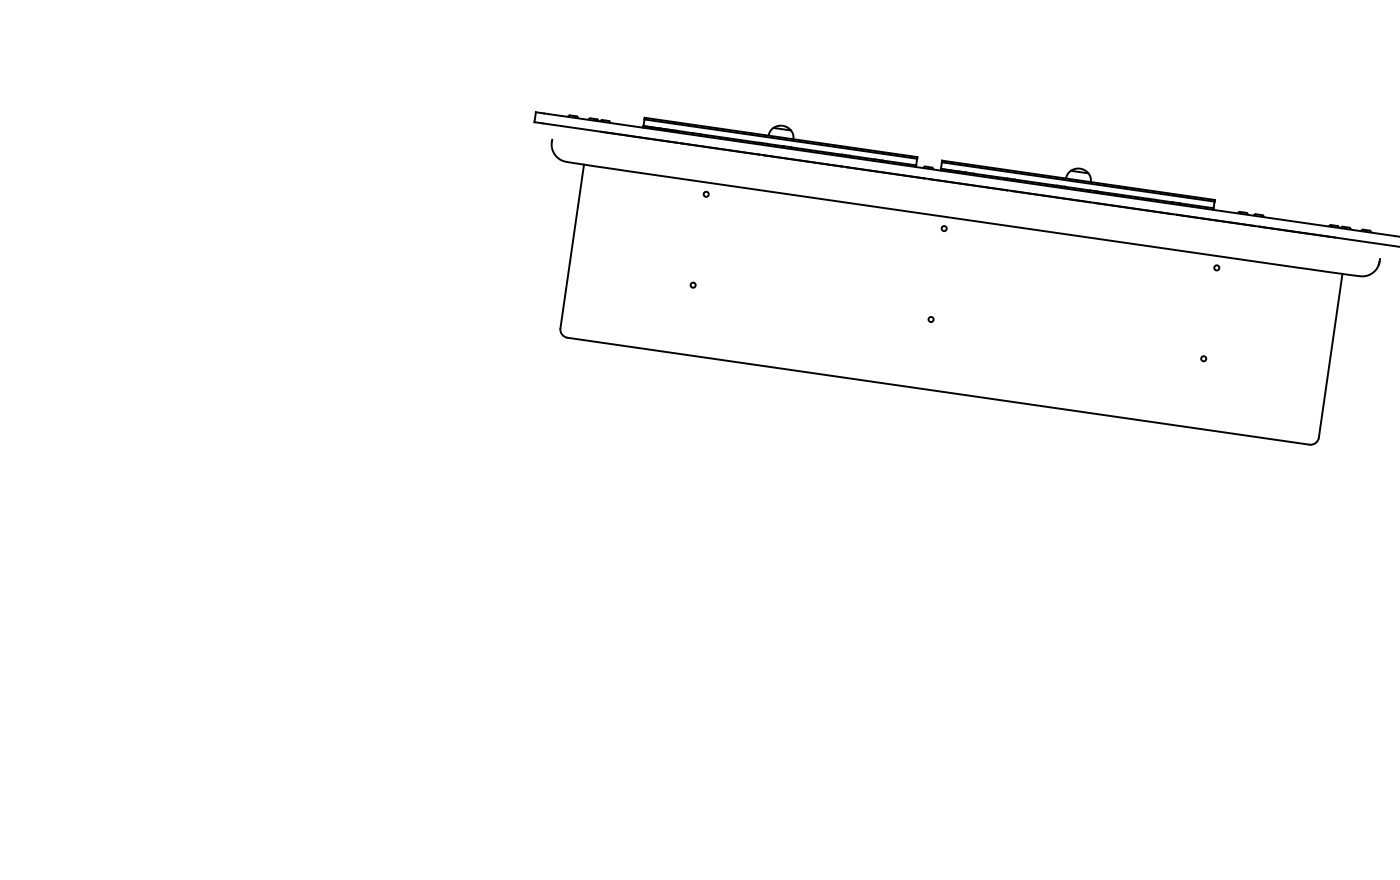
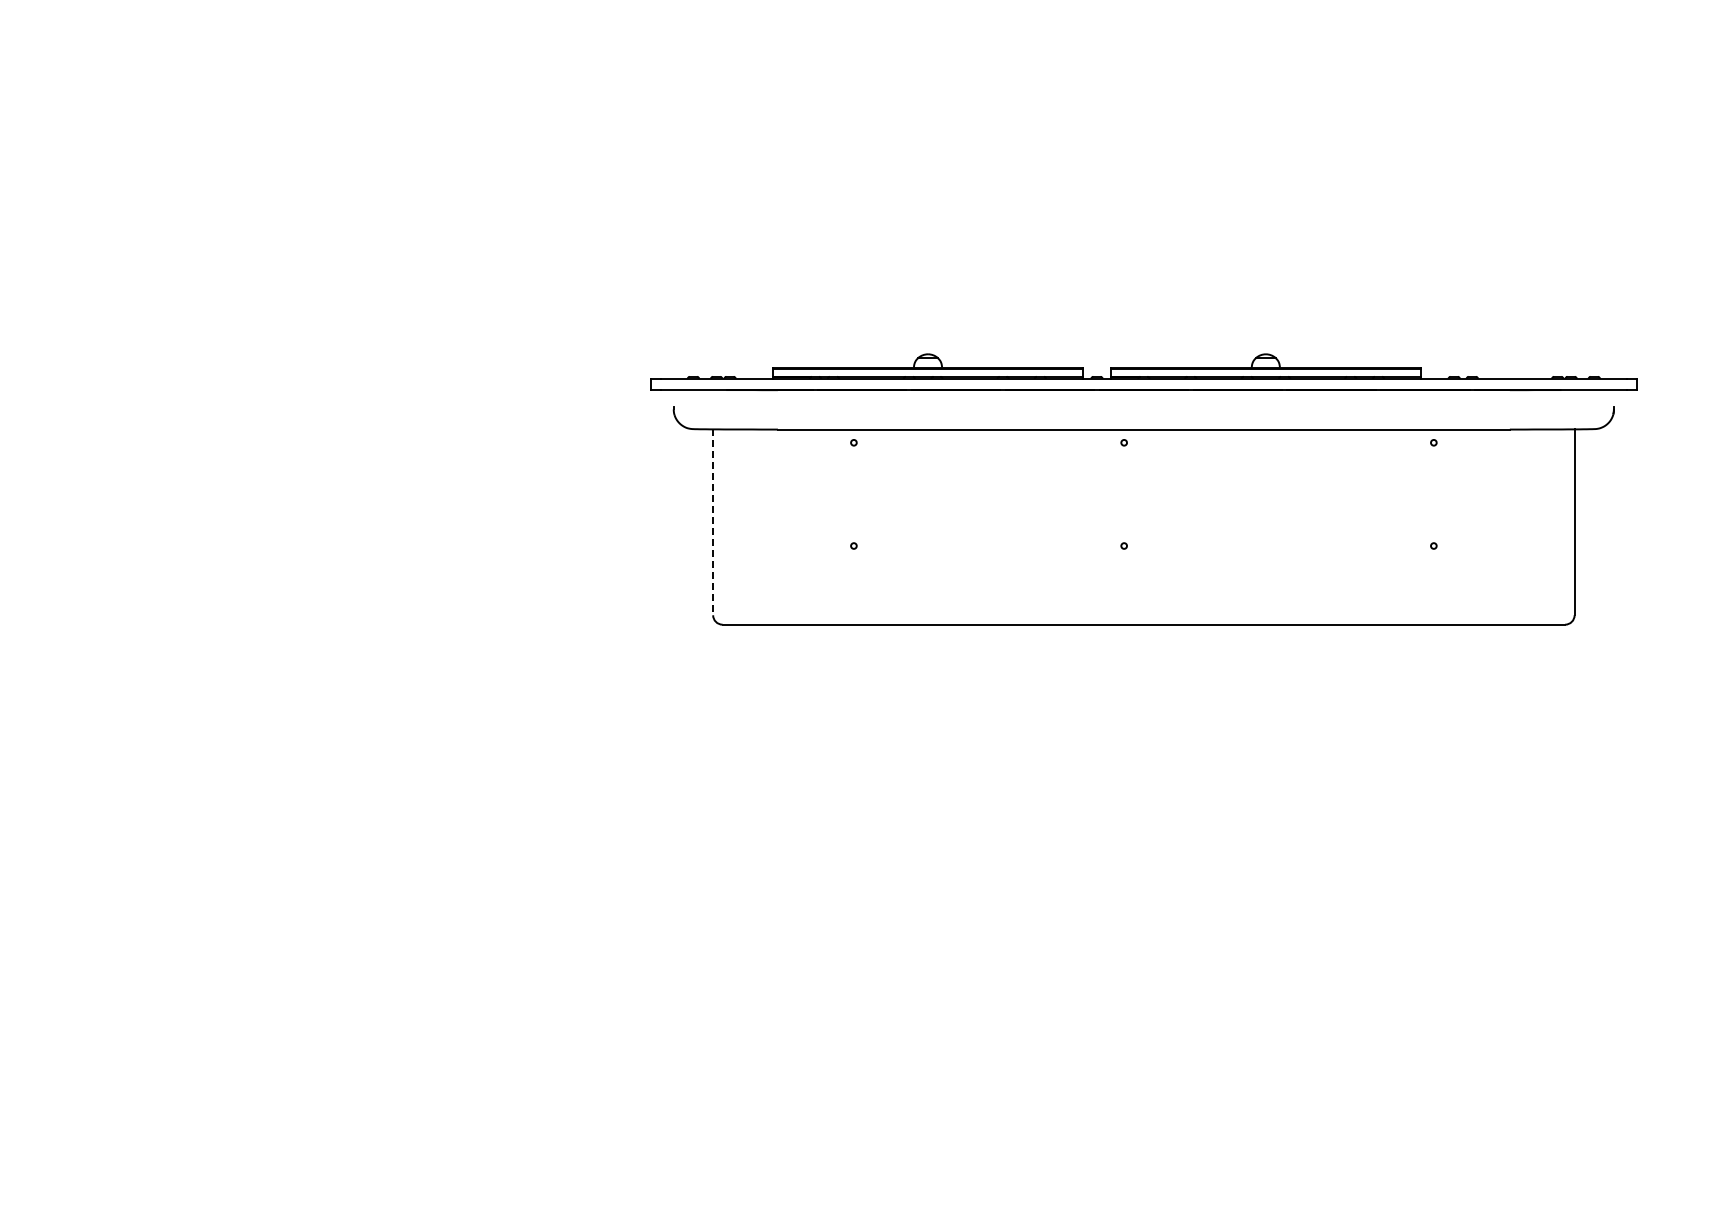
line: (572, 246) -> (713, 522), solid -> dashed

